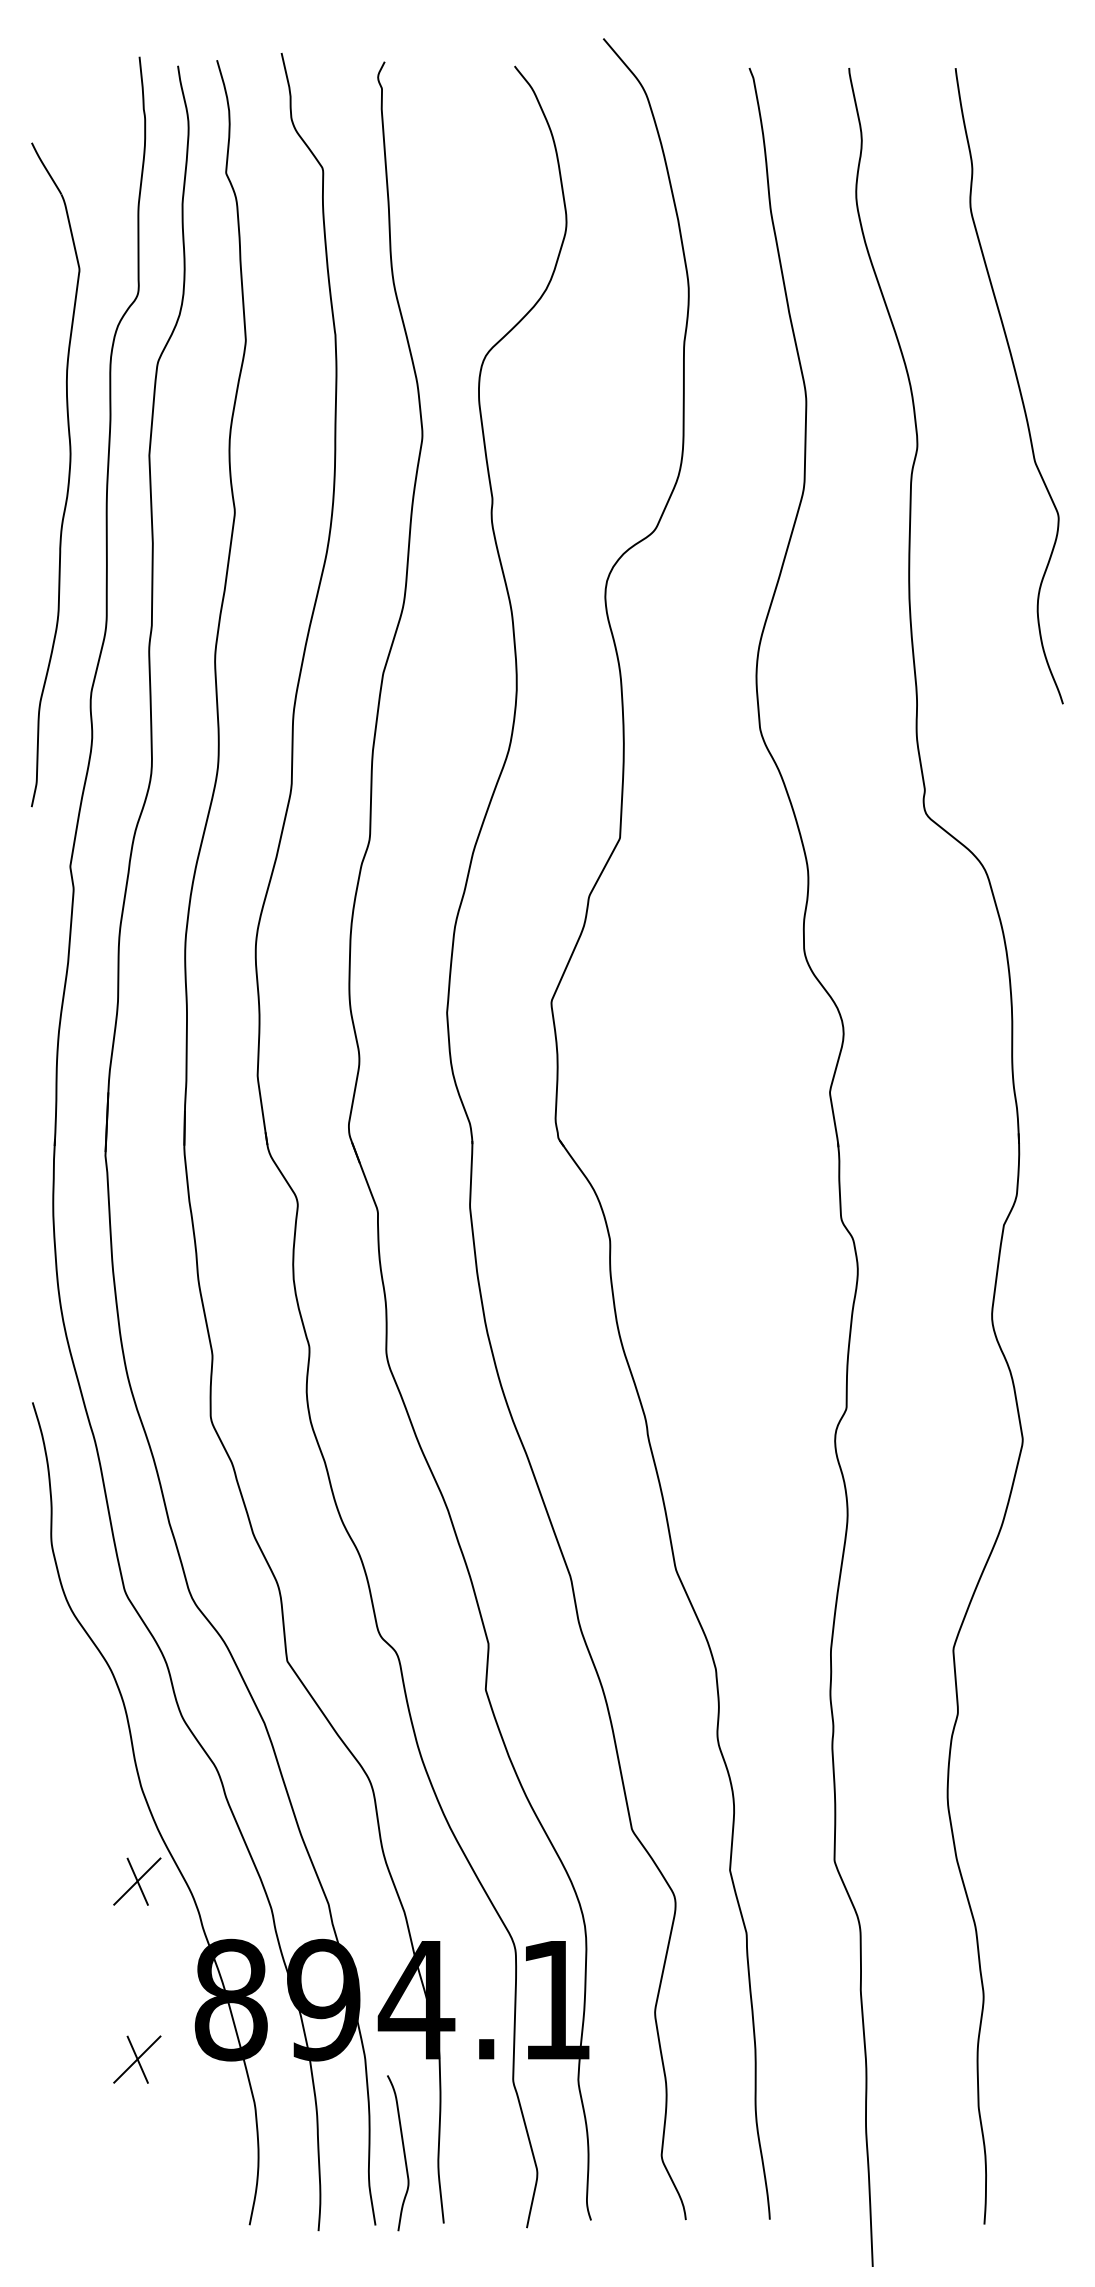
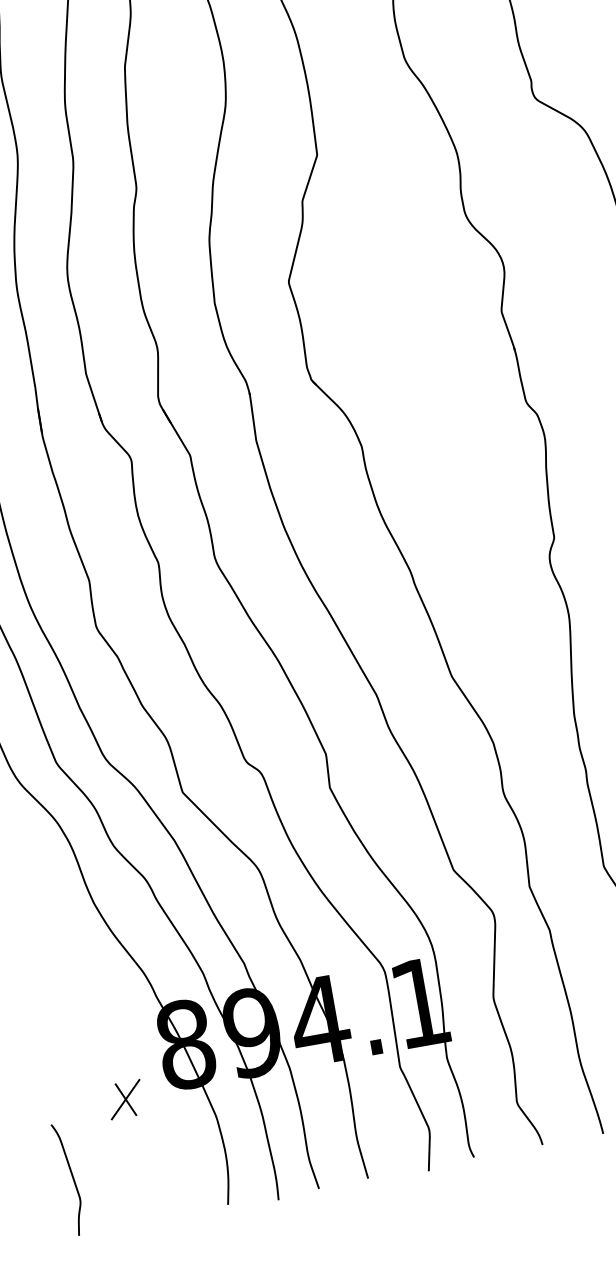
part: (137, 1881) -> (102, 970), removed
curve: (403, 2153) -> (72, 1179), moved

